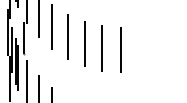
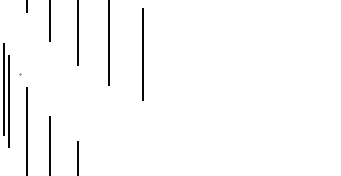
line: (23, 37) -> (19, 41), removed
line: (101, 48) -> (177, 63), removed
line: (120, 49) -> (215, 65), removed

